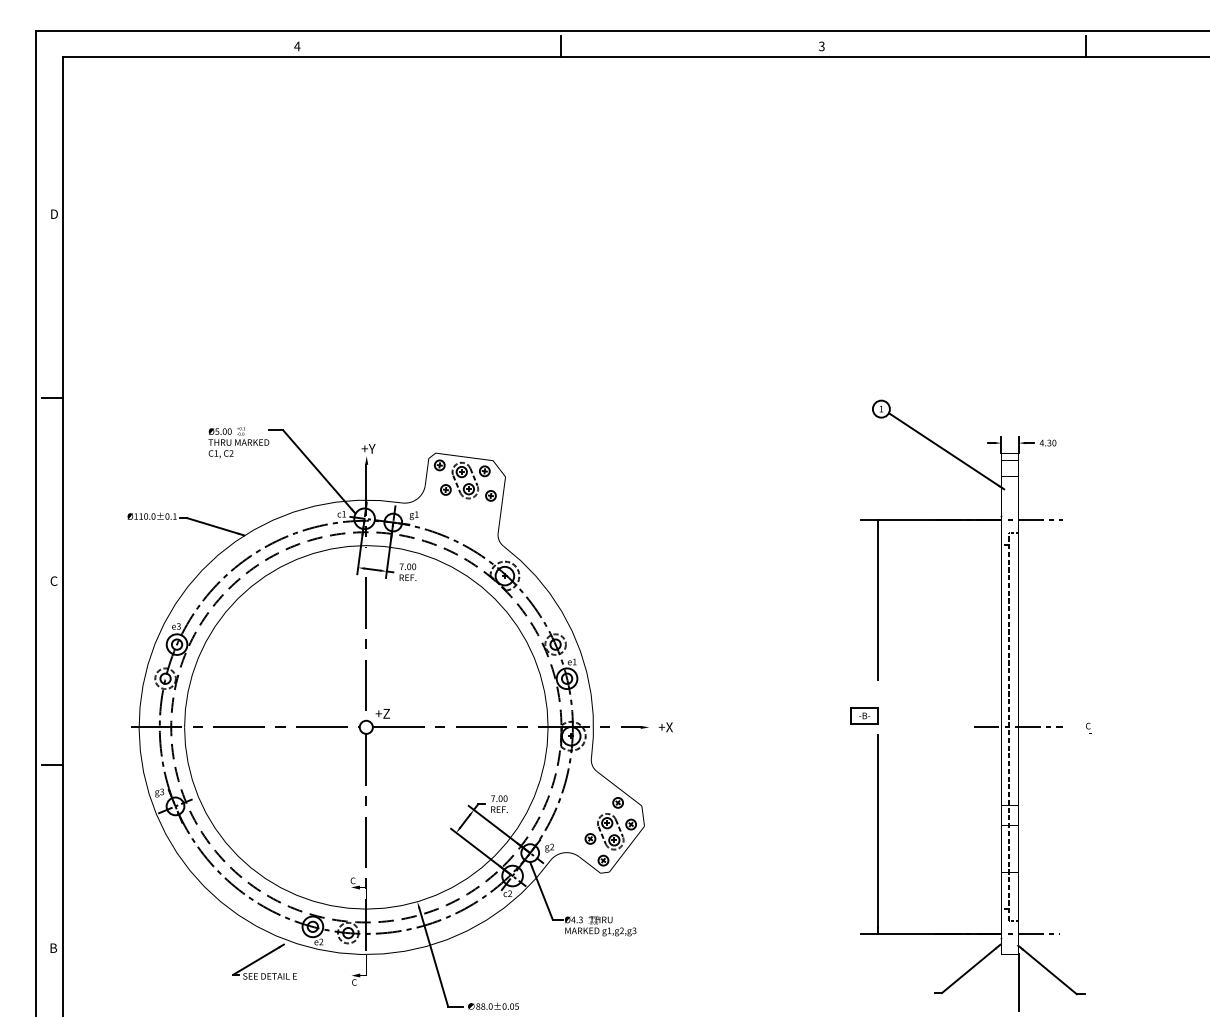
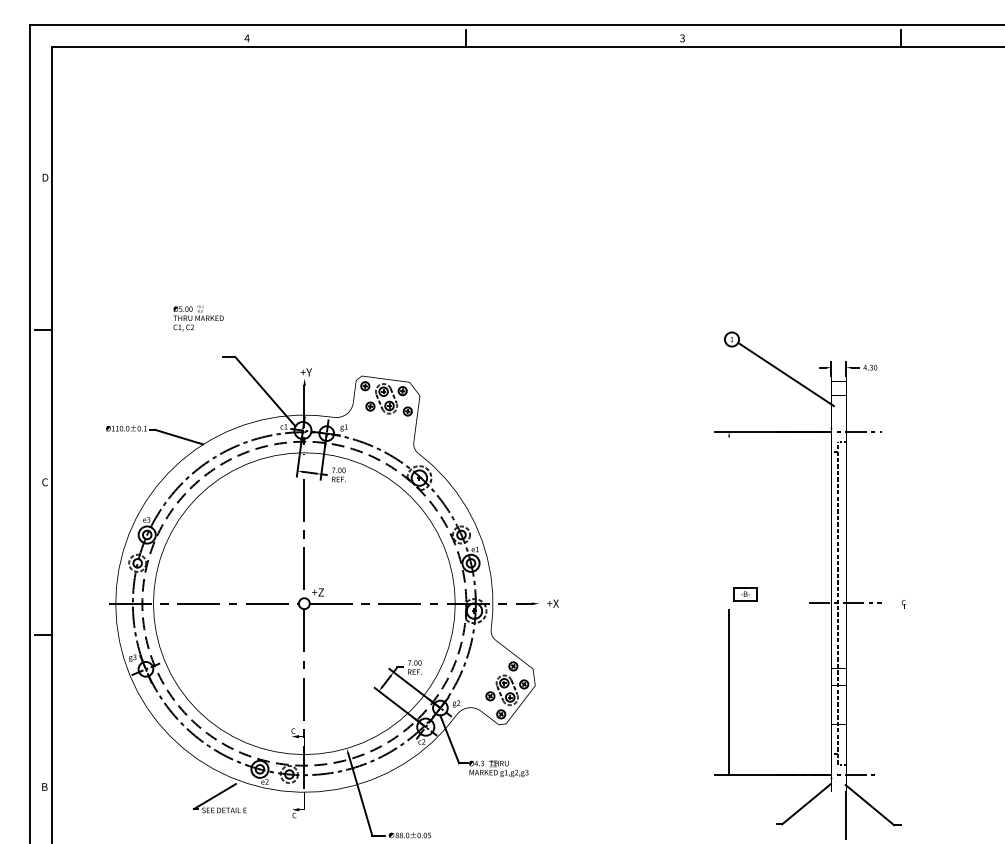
text: (238, 442) -> (198, 318), moved
line: (878, 599) -> (729, 497), removed
part: (864, 715) -> (745, 593), moved

